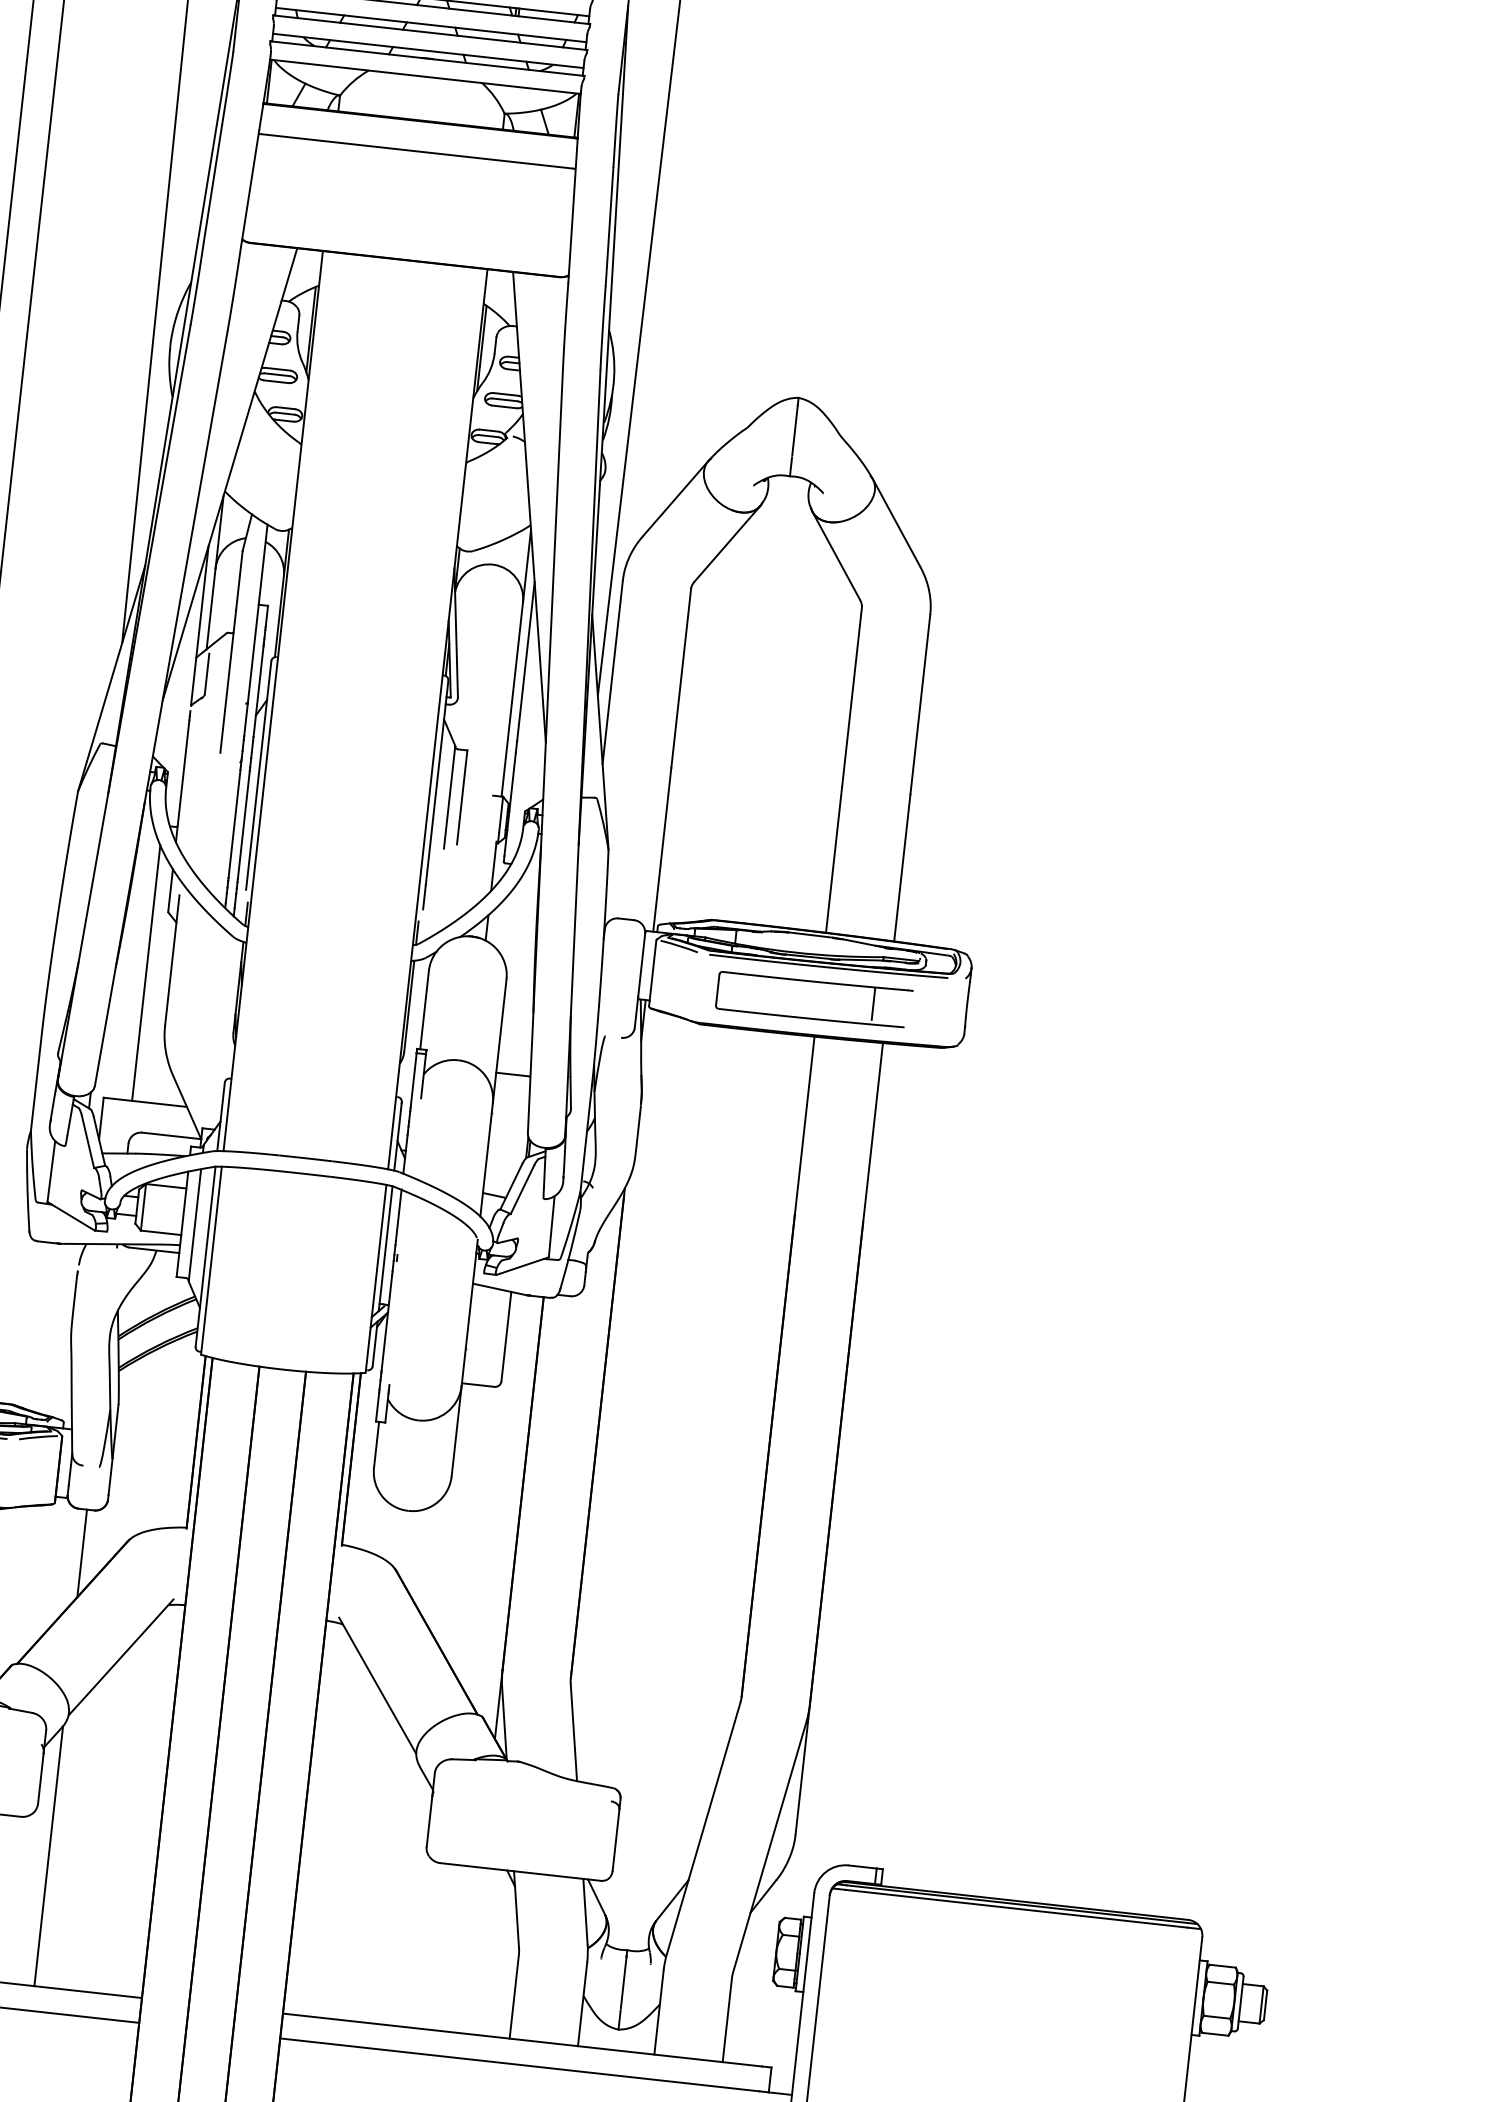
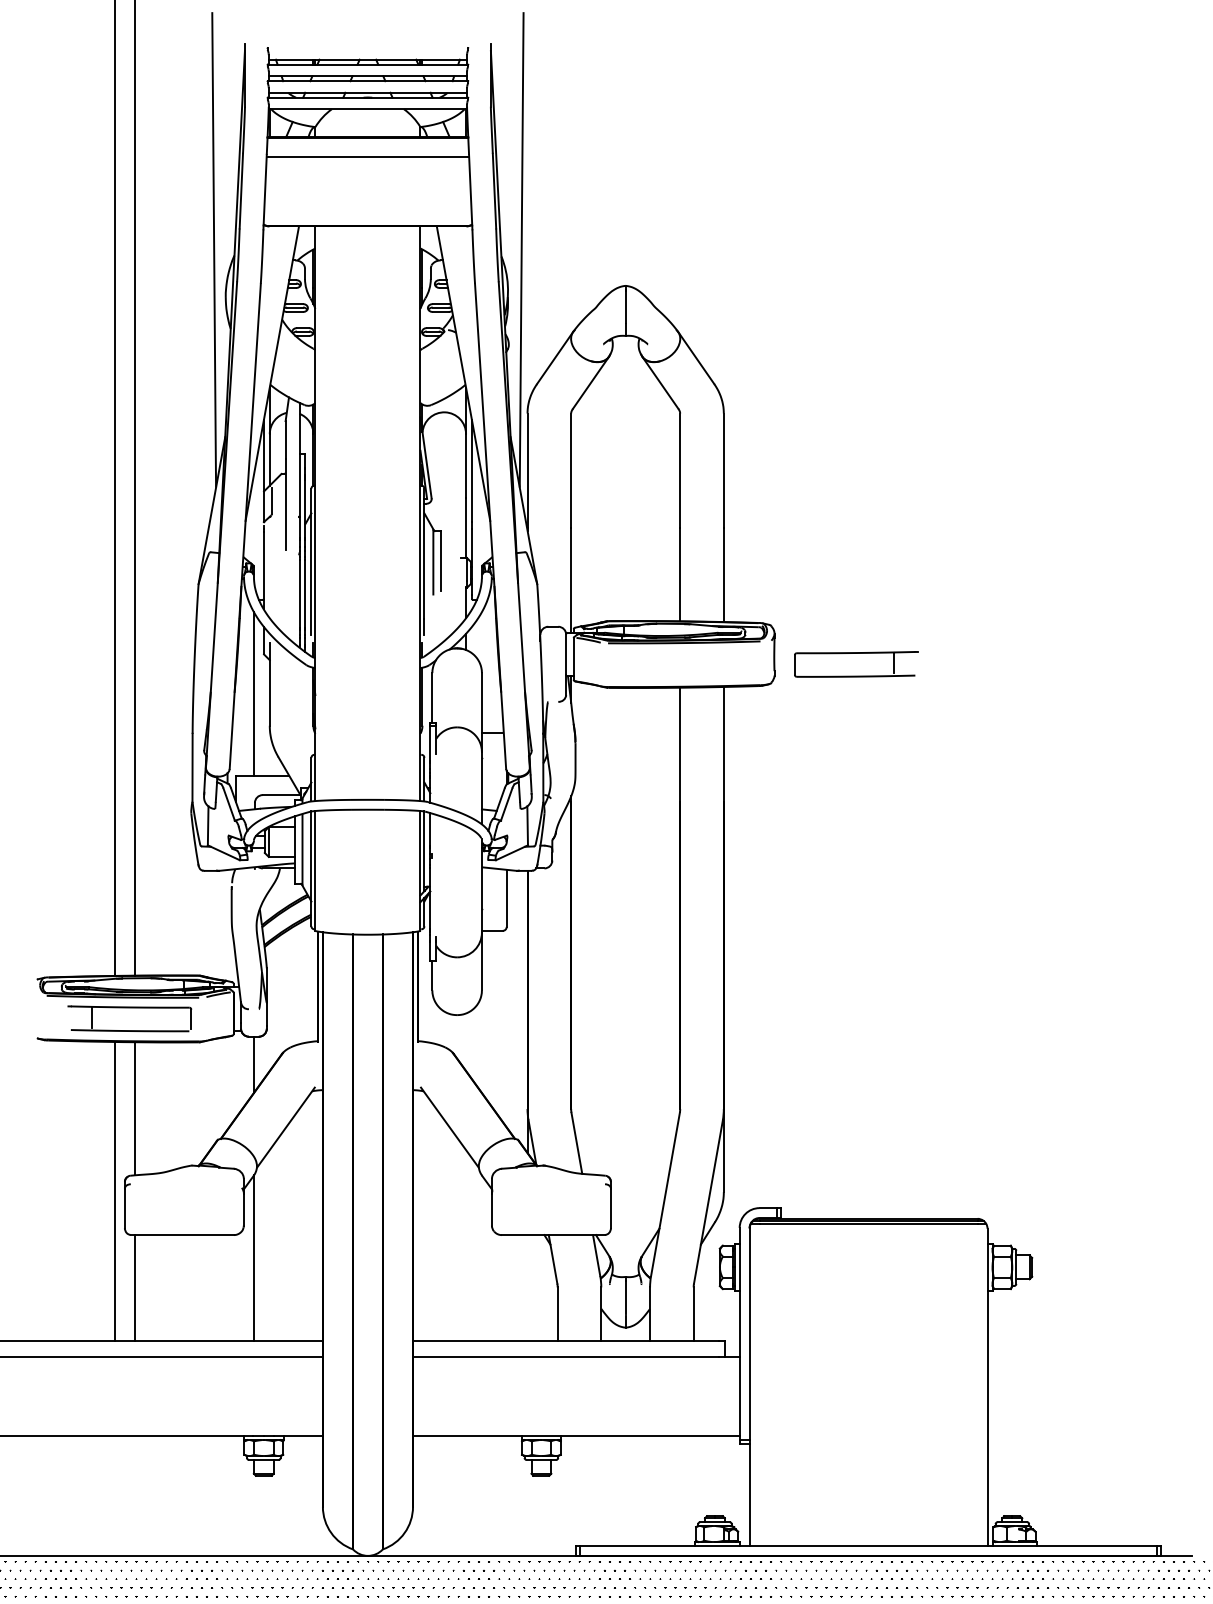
part: (816, 982) -> (856, 653), moved

